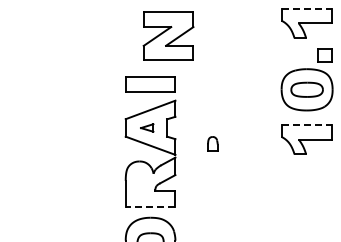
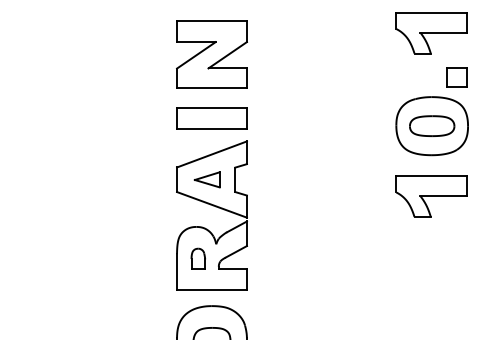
line: (307, 9) -> (432, 13), dashed -> solid
part: (168, 35) -> (211, 53), moved
line: (307, 125) -> (432, 176), dashed -> solid
part: (146, 127) -> (206, 179), size x1.43
part: (212, 143) -> (197, 257), moved
line: (150, 206) -> (211, 290), dashed -> solid

